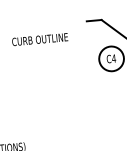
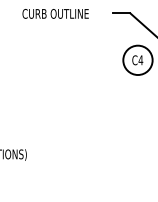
text: (39, 39) -> (55, 13), moved

